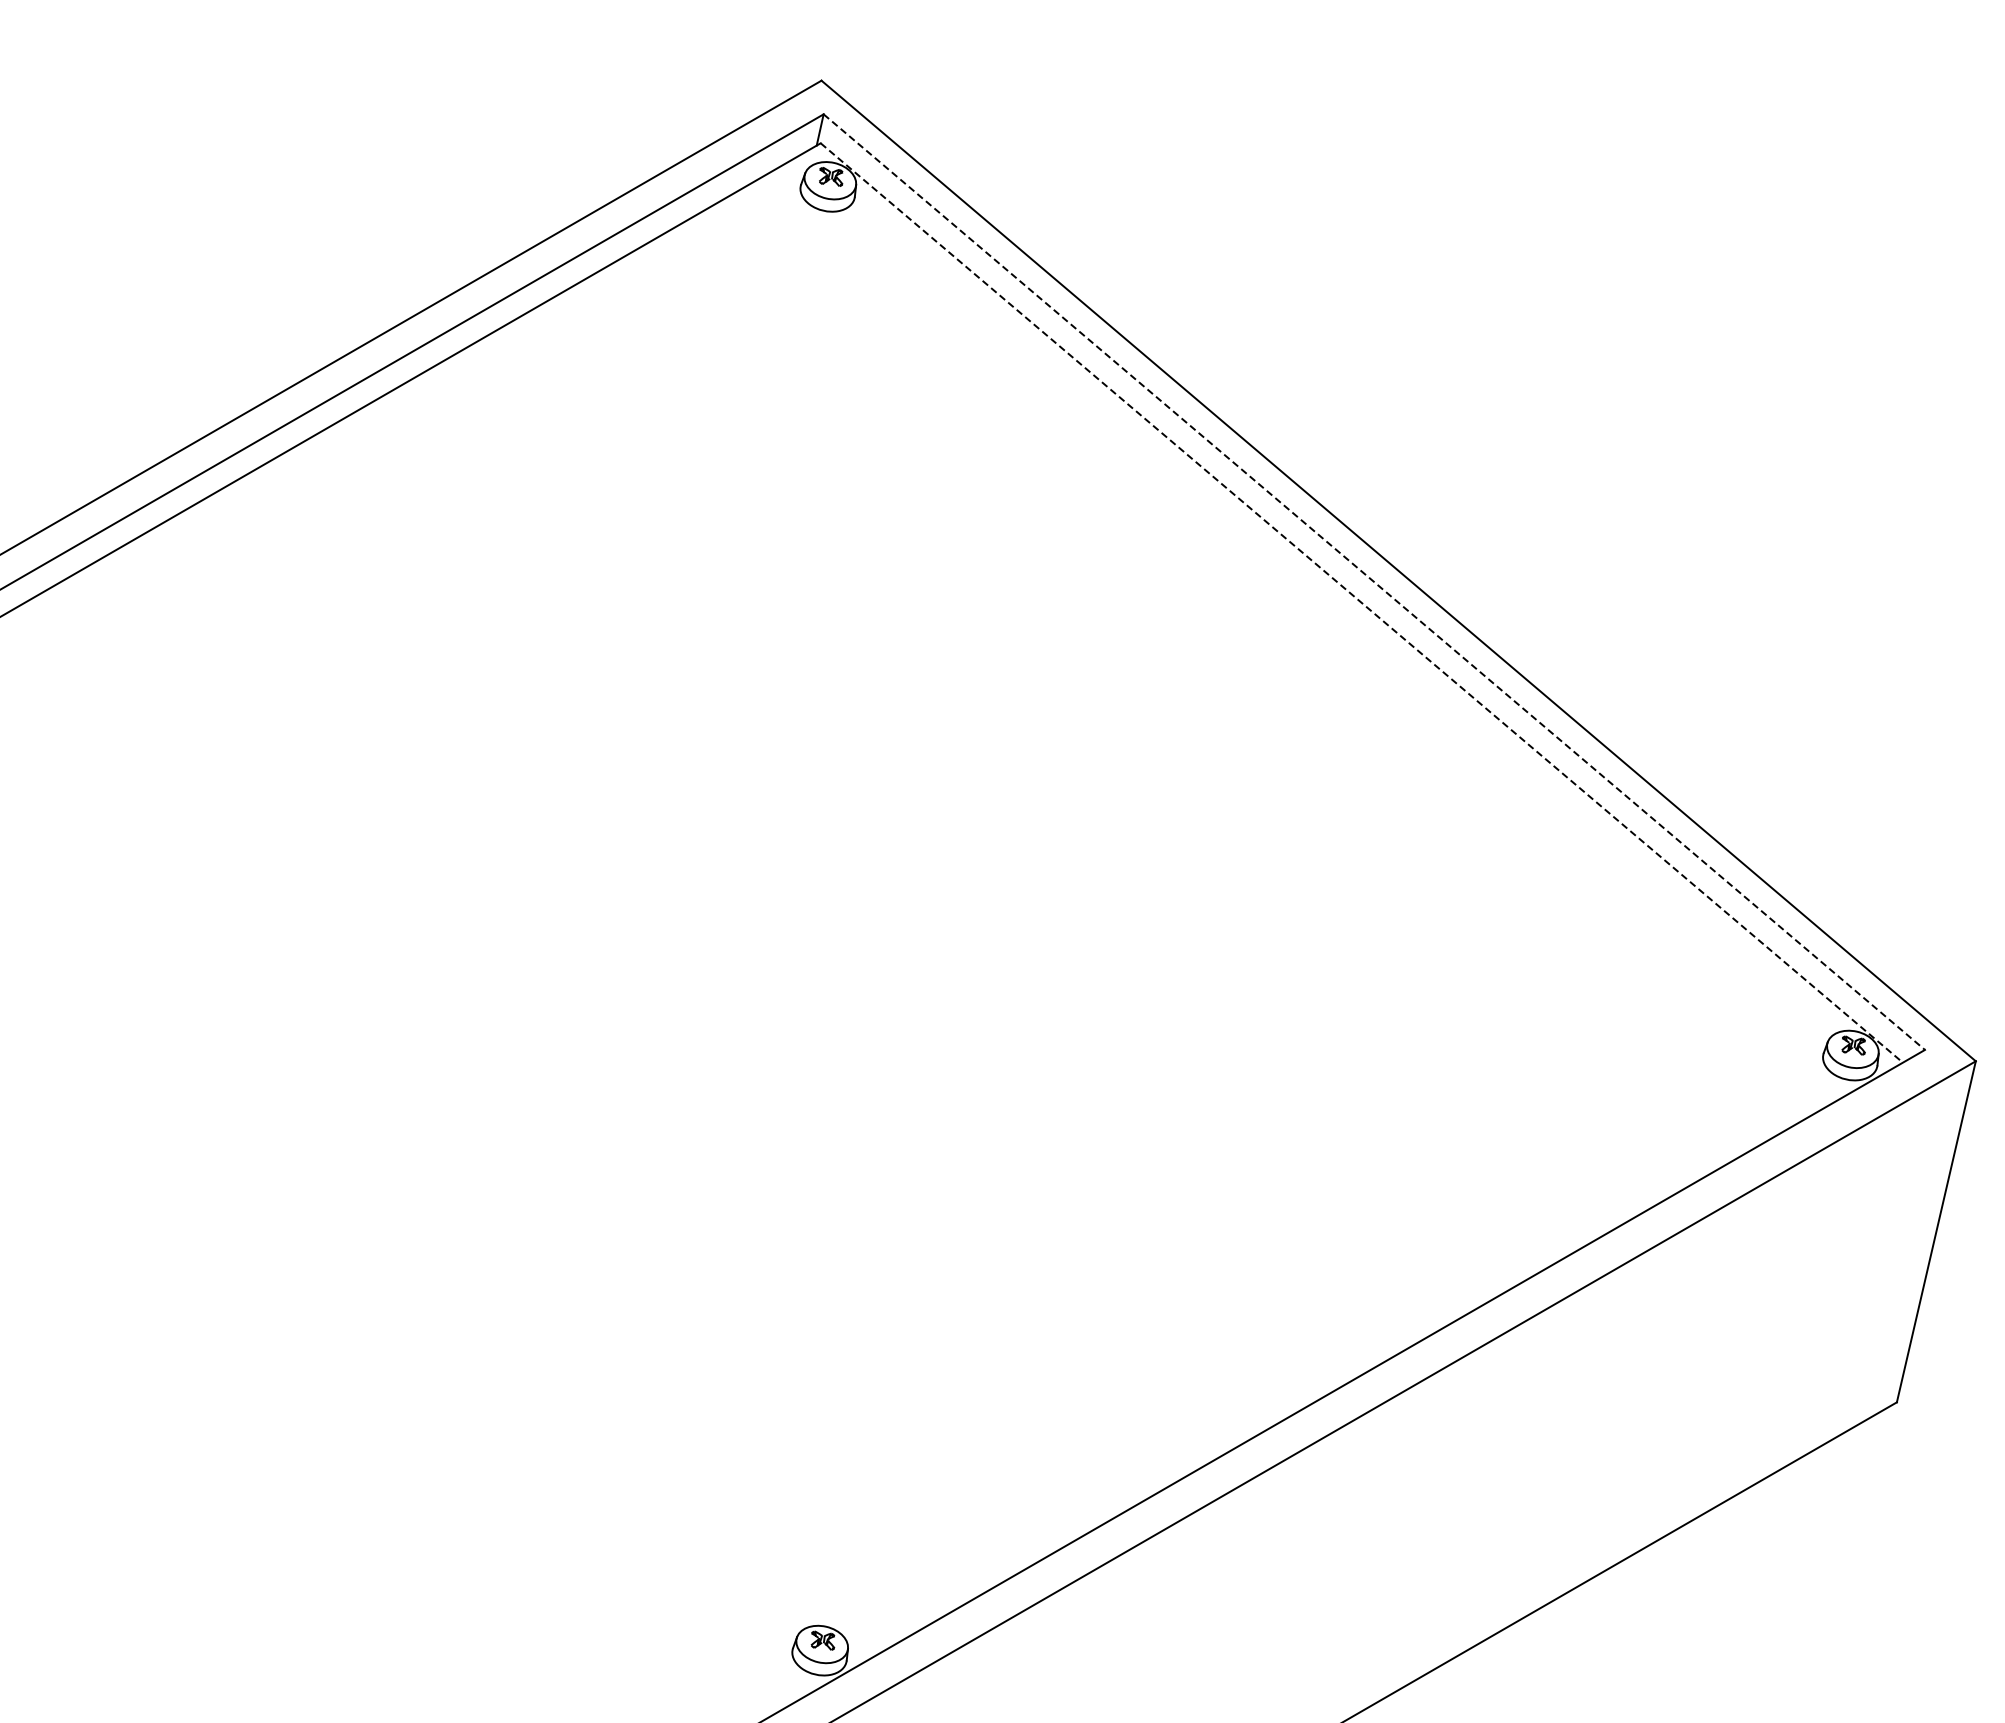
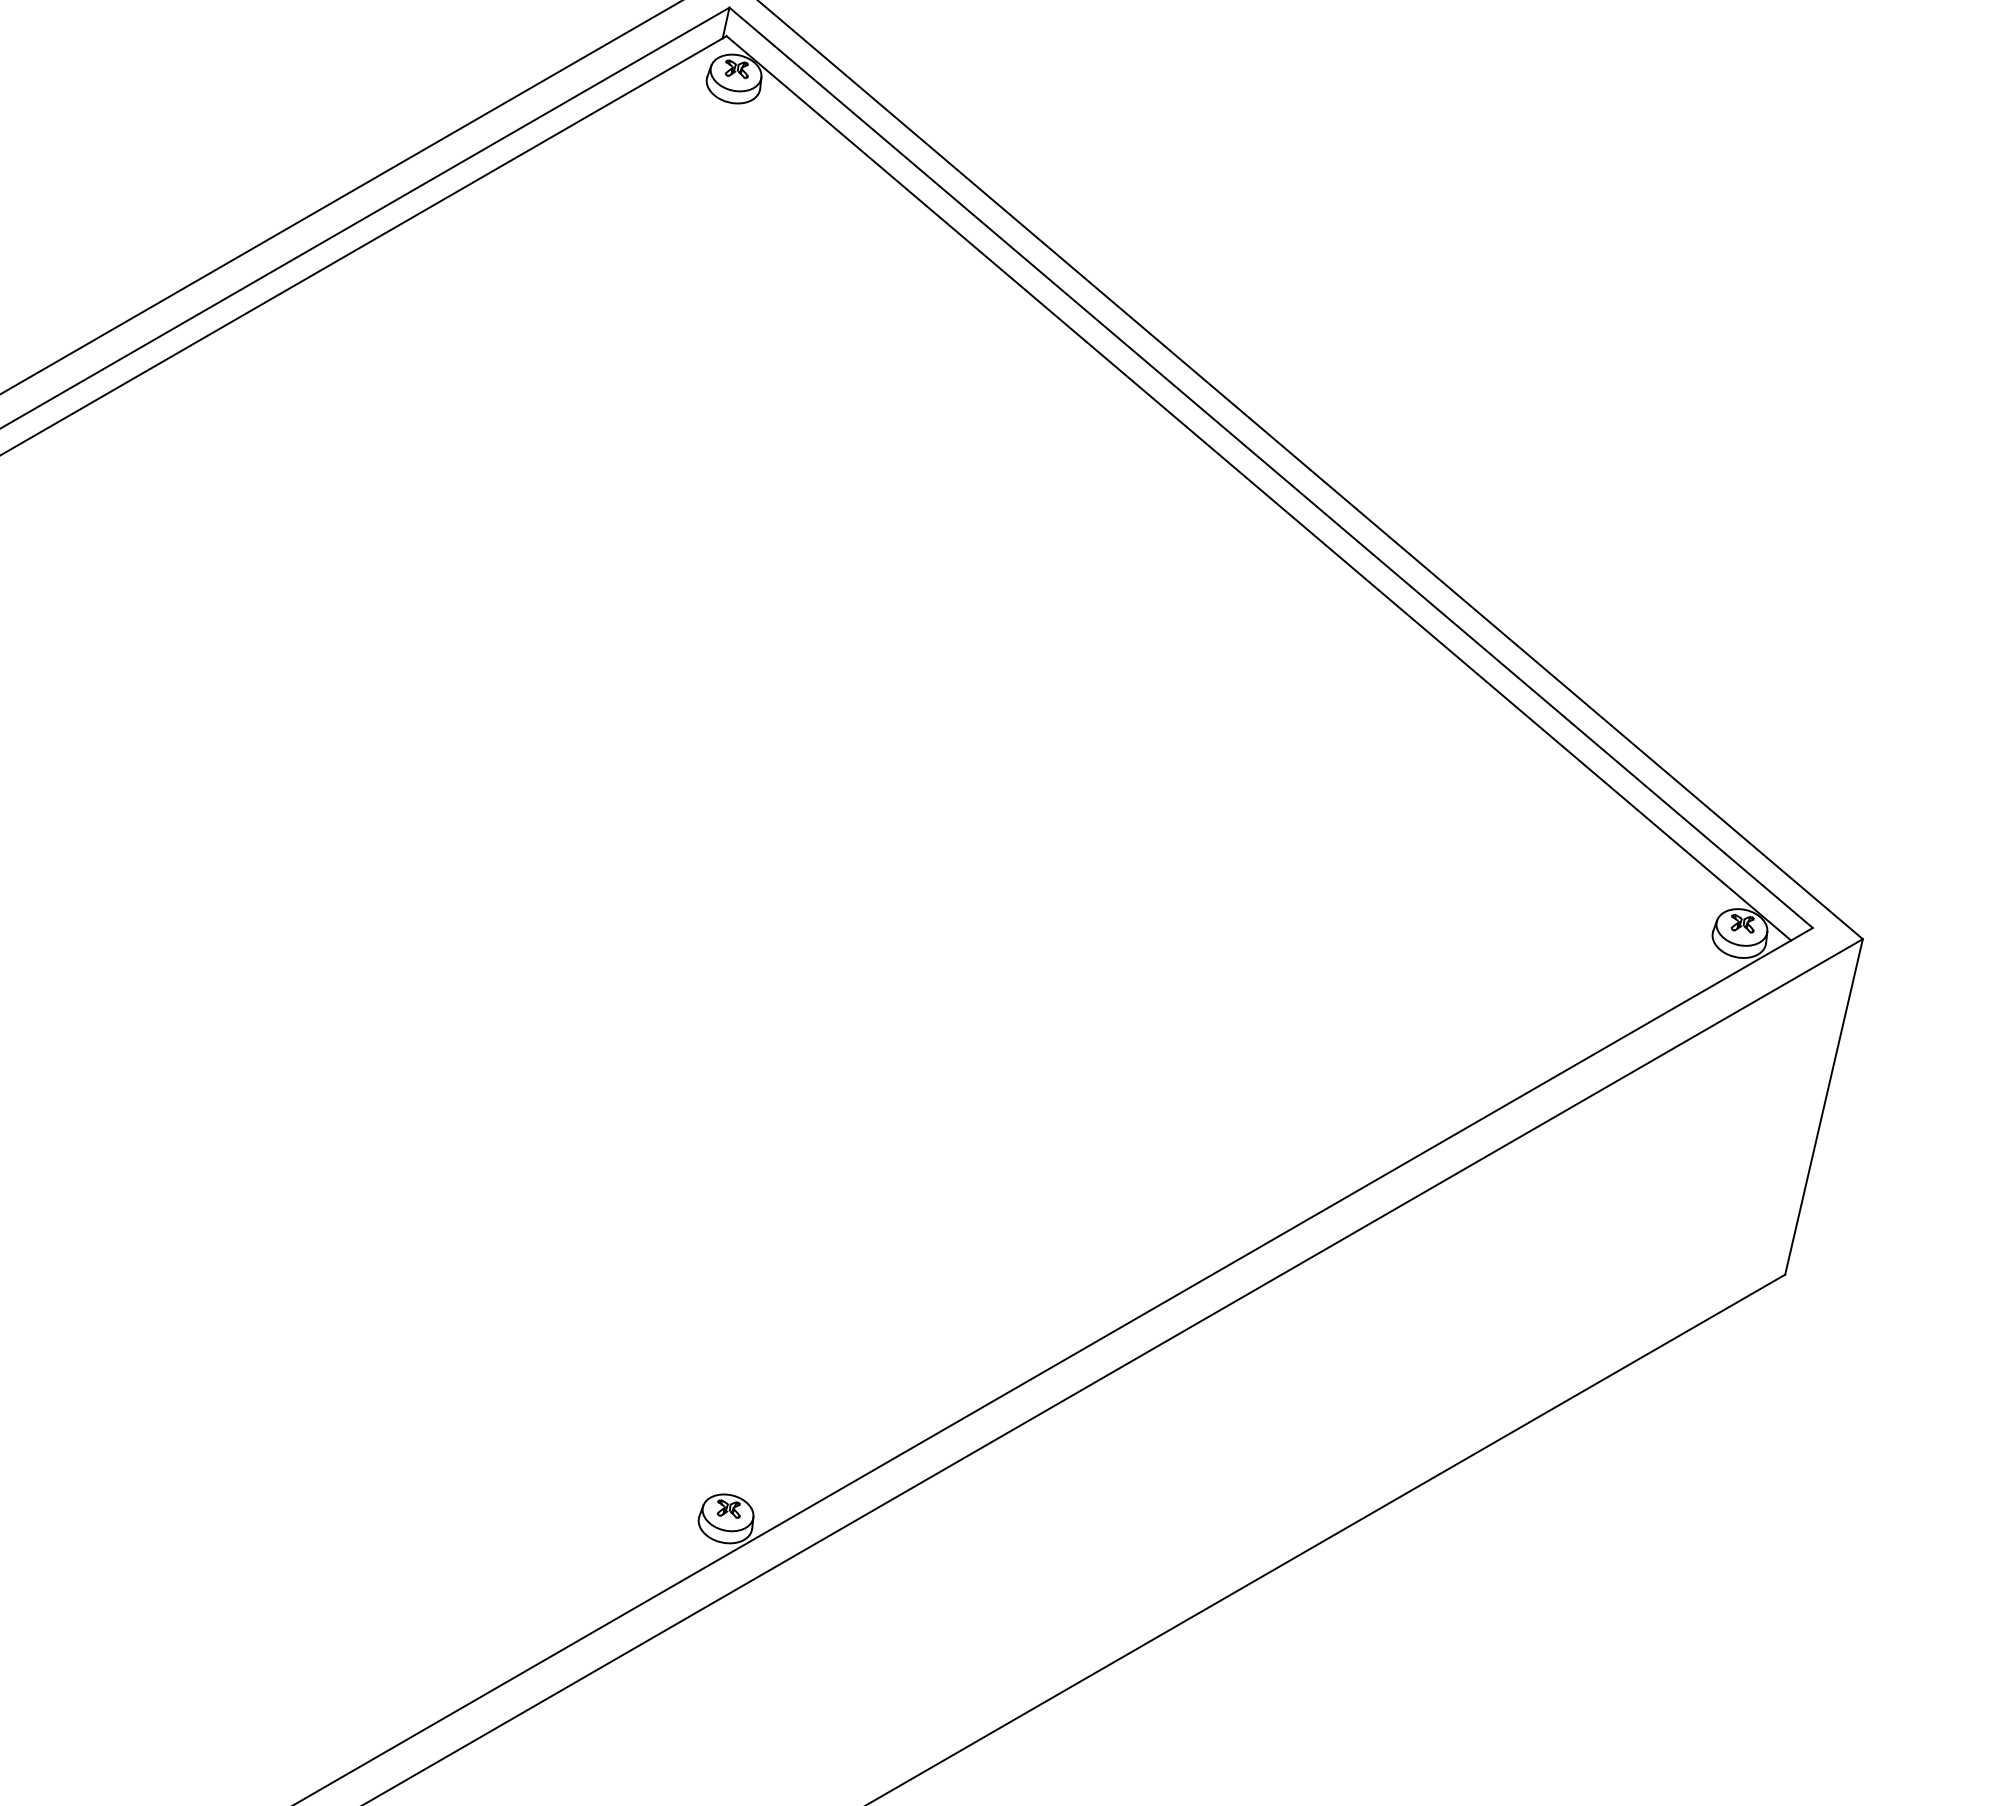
line: (1374, 581) -> (1271, 467), dashed -> solid
line: (1362, 603) -> (1259, 488), dashed -> solid

